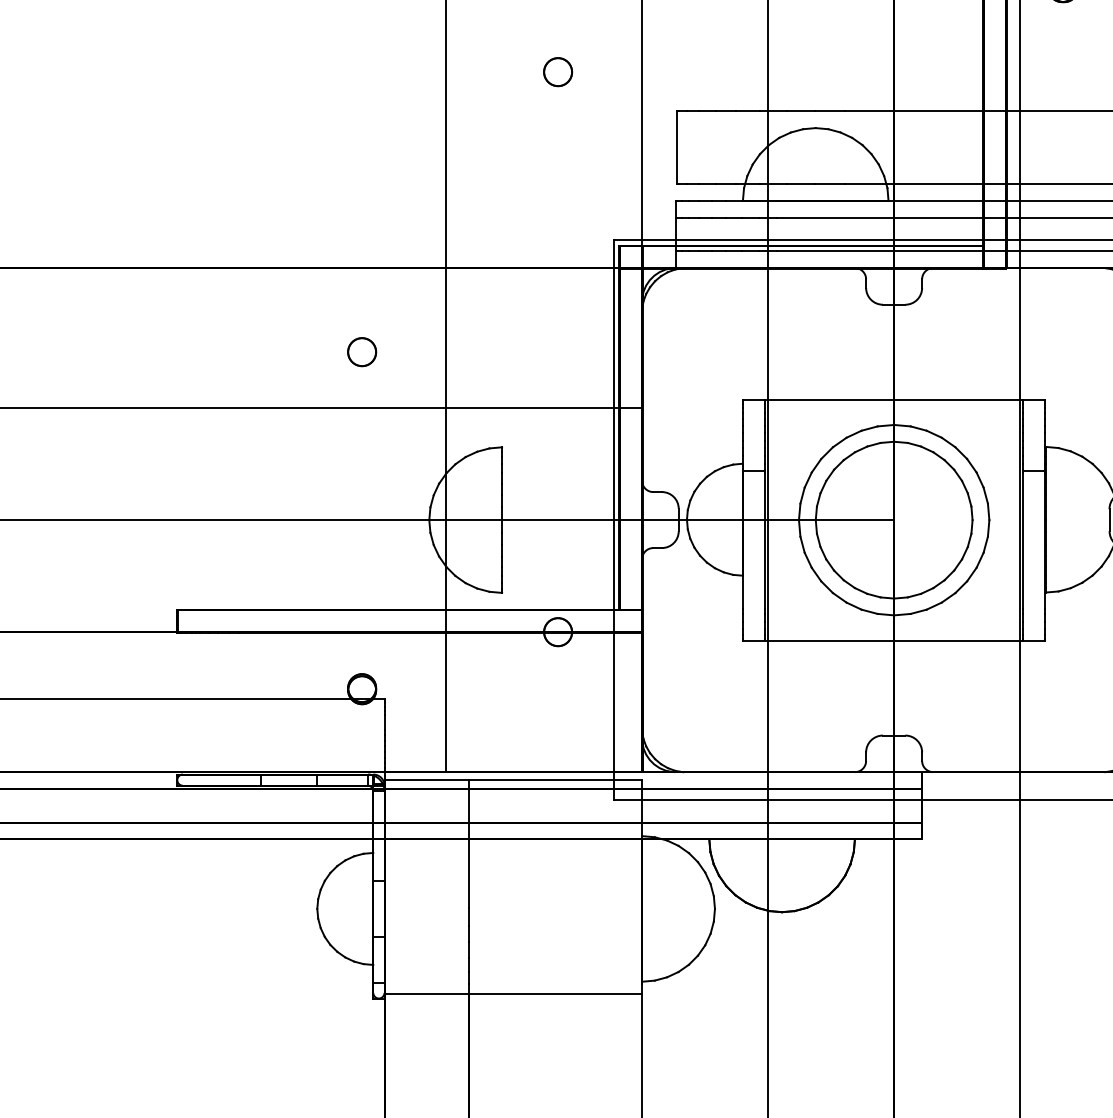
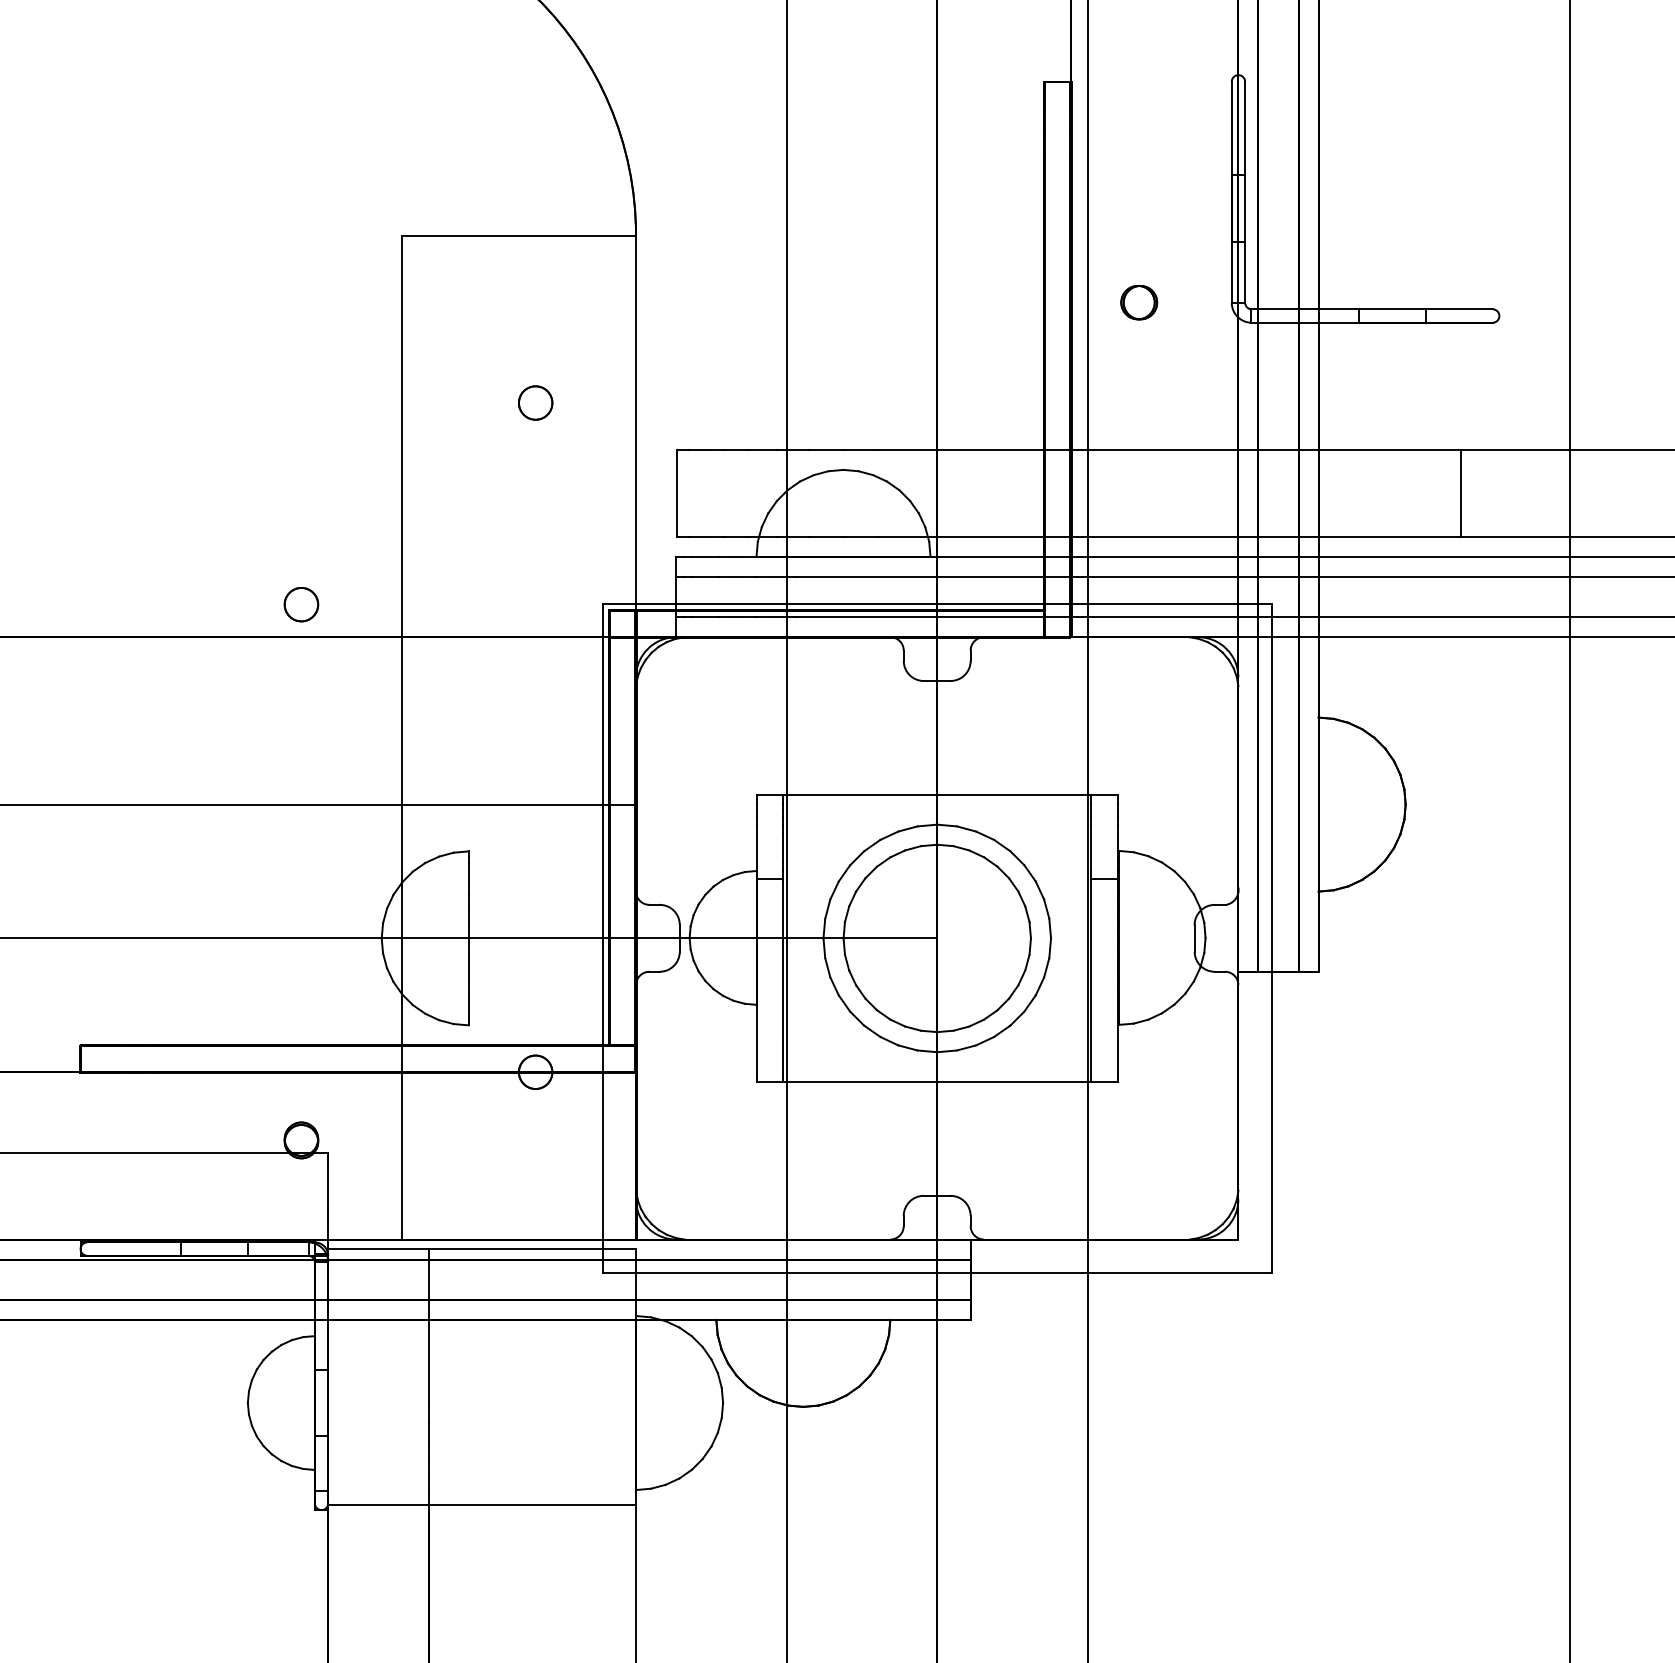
part: (362, 352) -> (301, 604), moved

